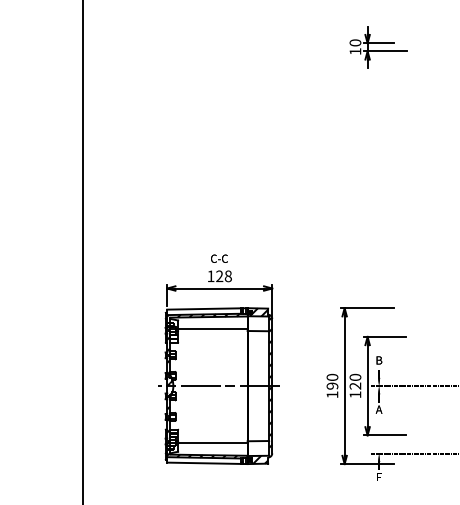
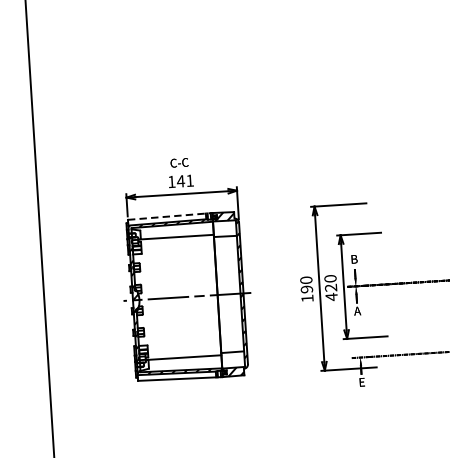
text: (223, 276) -> (184, 181), 128 -> 141
line: (207, 308) -> (170, 216), solid -> dashed
text: (355, 394) -> (331, 296), 120 -> 420

